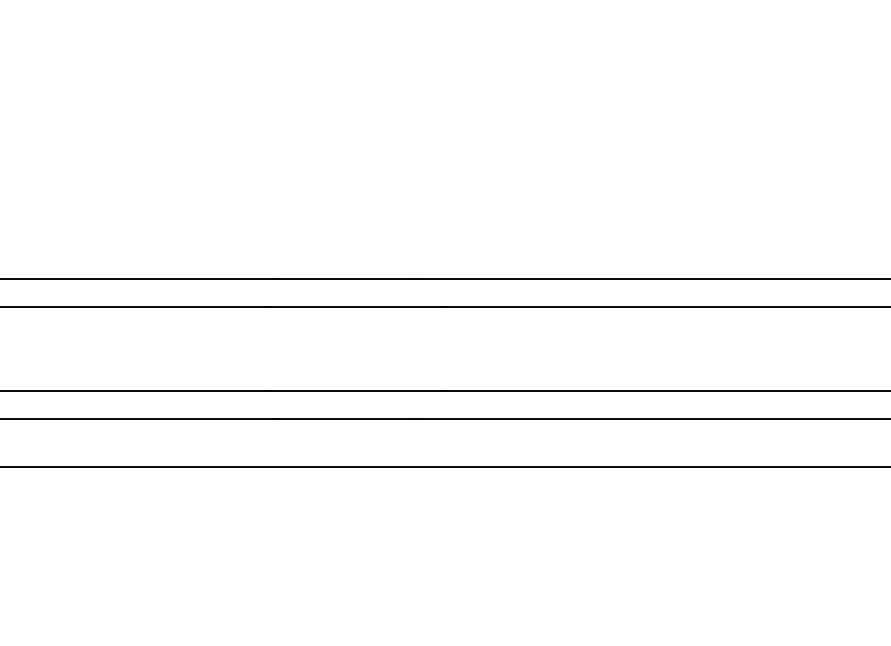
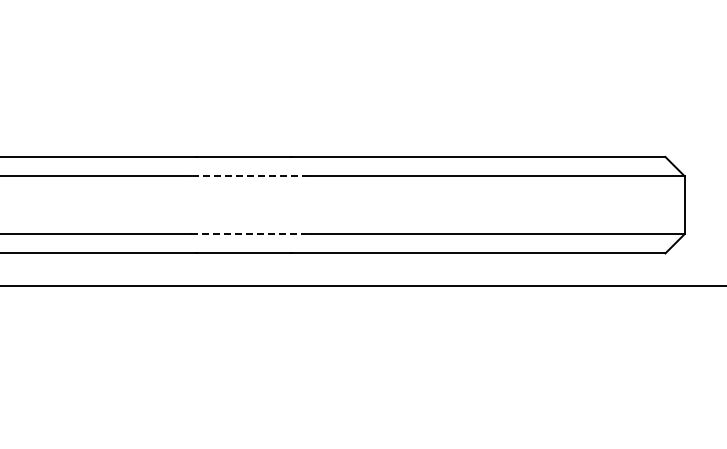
line: (355, 307) -> (249, 176), solid -> dashed
line: (355, 391) -> (249, 234), solid -> dashed

